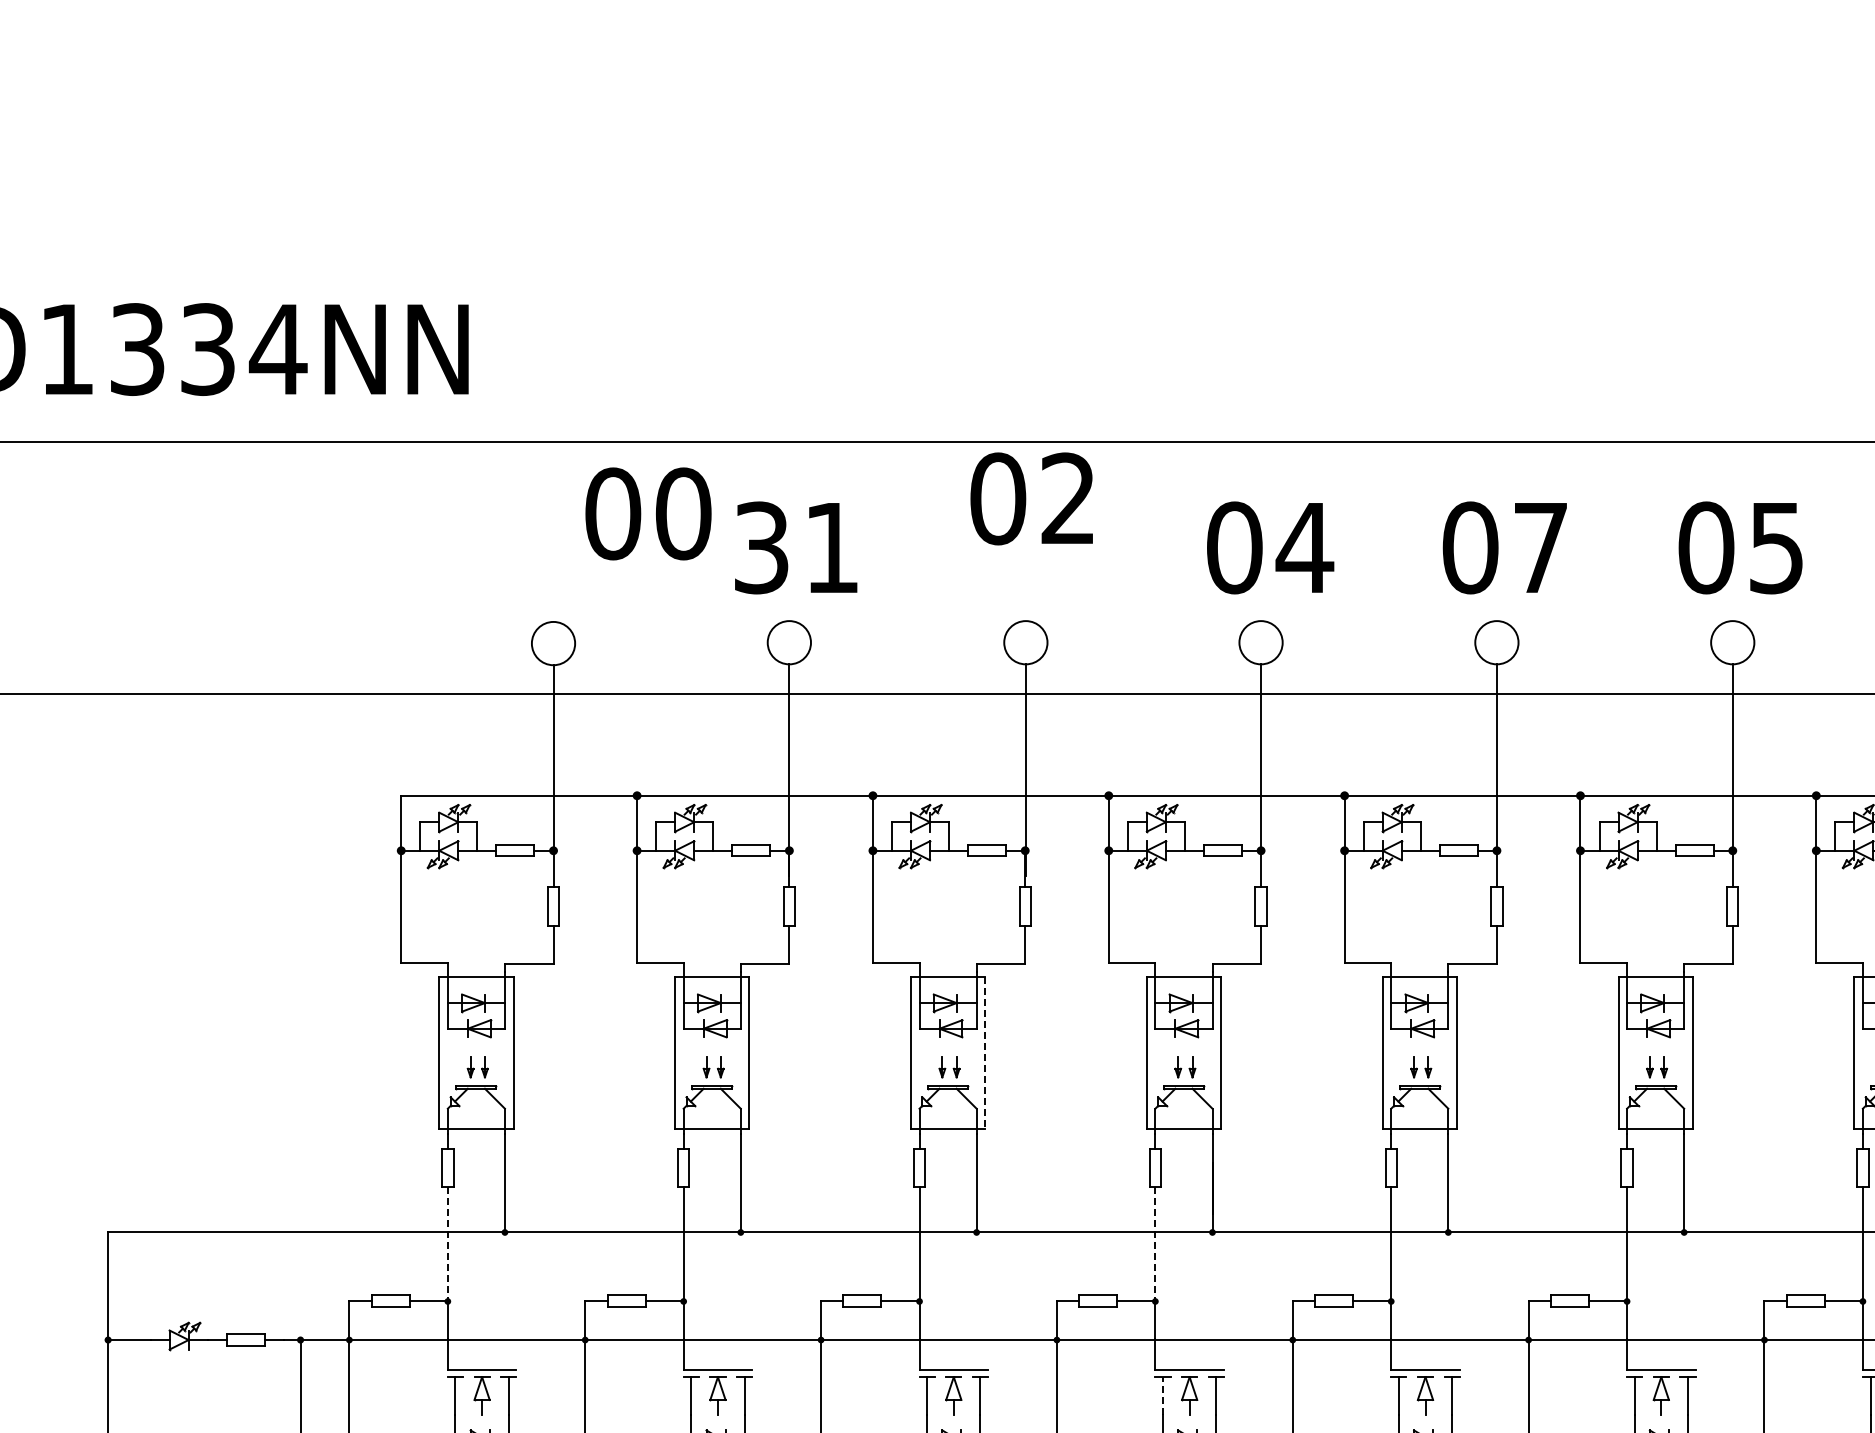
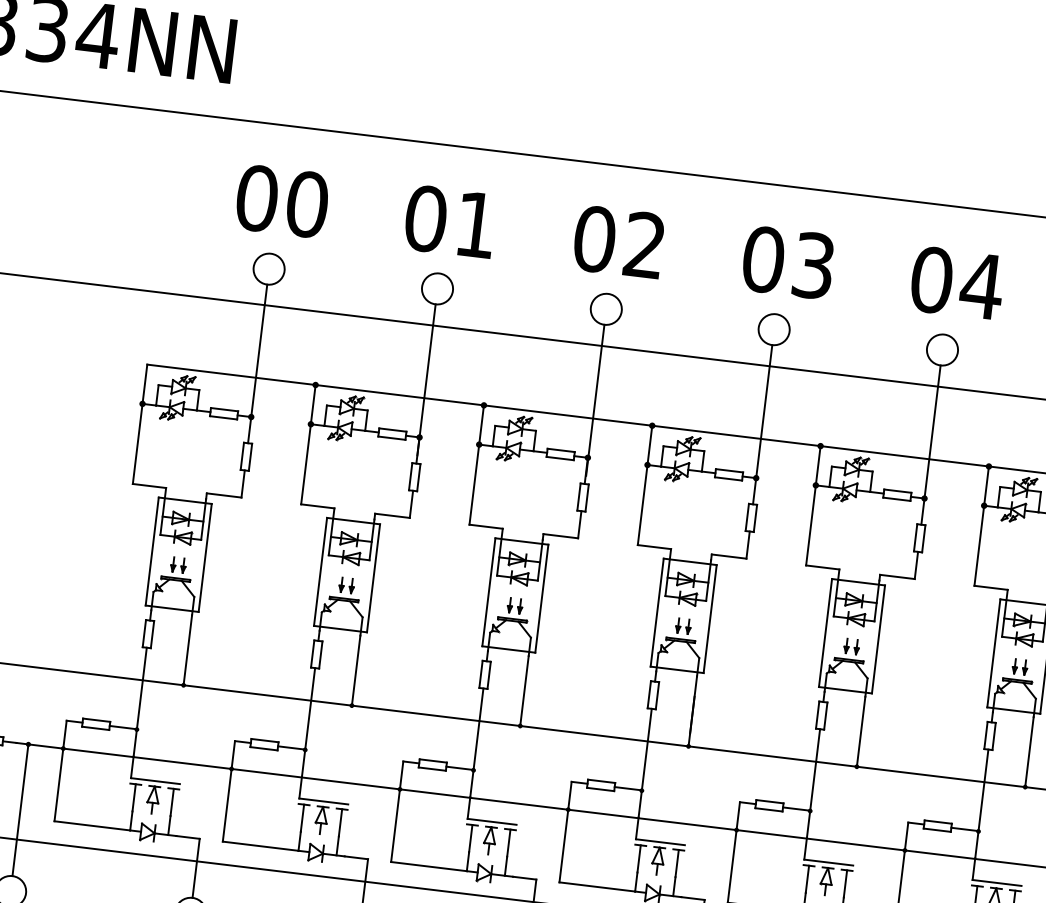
text: (1031, 498) -> (618, 241), moved
text: (648, 513) -> (282, 201), moved
text: (761, 547) -> (425, 218), 31 -> 01
text: (1304, 547) -> (813, 265), 04 -> 03
text: (1540, 547) -> (981, 285), 07 -> 04
line: (985, 1053) -> (542, 599), dashed -> solid
line: (447, 1244) -> (141, 688), dashed -> solid
line: (1155, 1244) -> (646, 750), dashed -> solid
line: (1163, 1395) -> (639, 858), dashed -> solid

